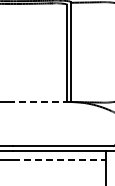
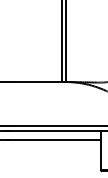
line: (41, 102) -> (36, 82), dashed -> solid
line: (60, 159) -> (55, 139), dashed -> solid

